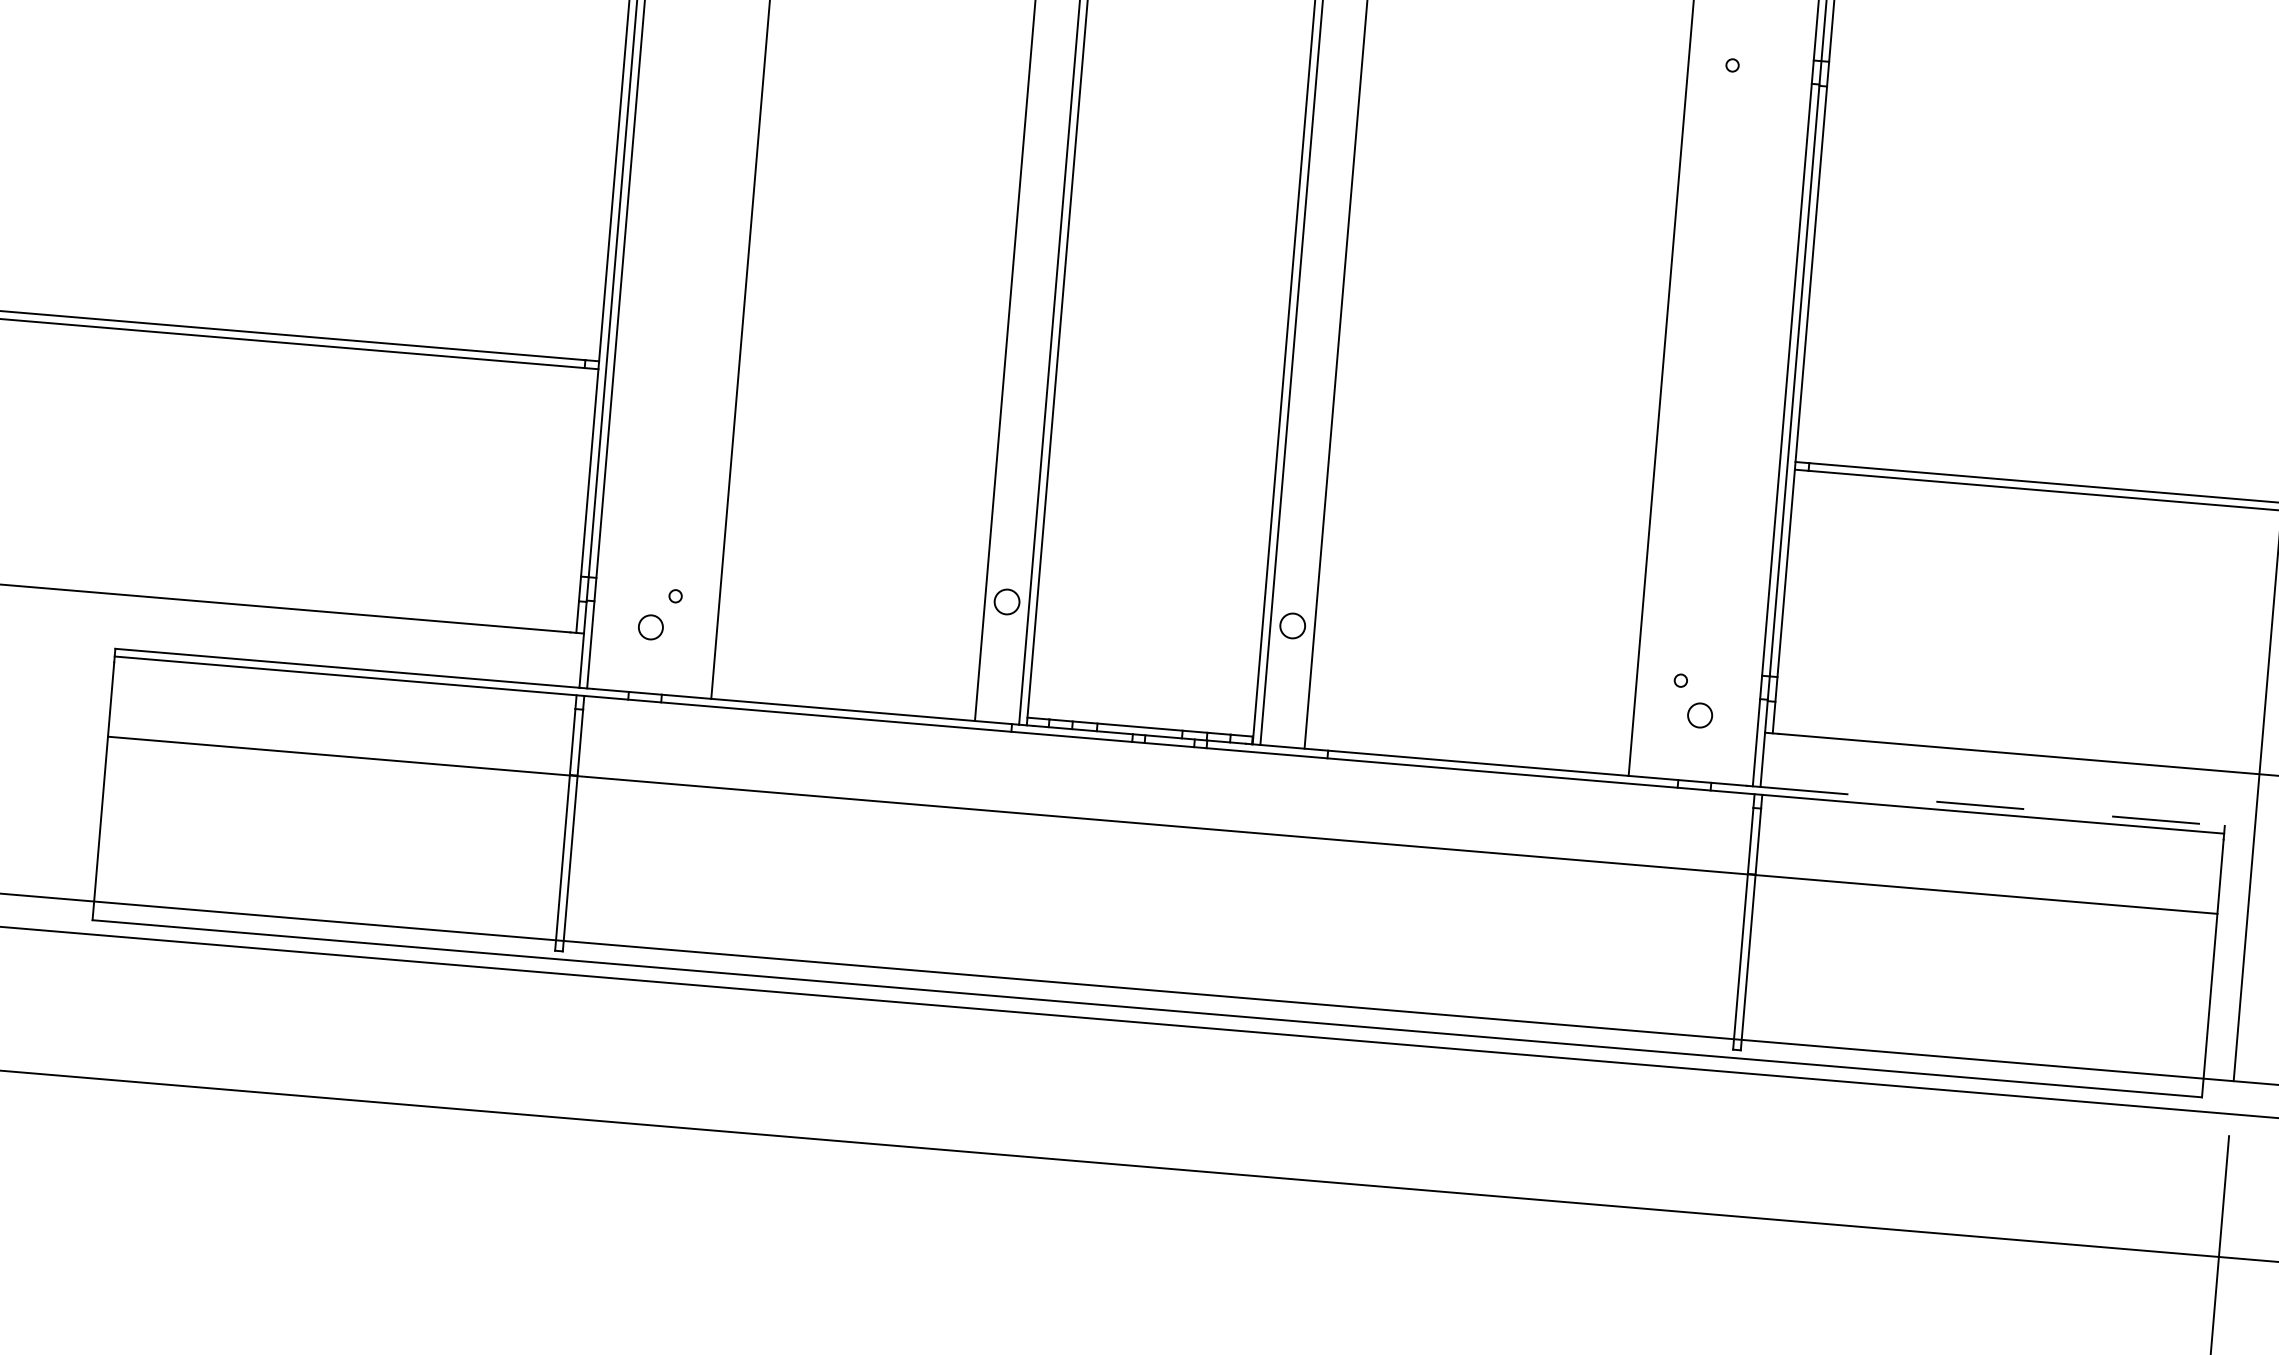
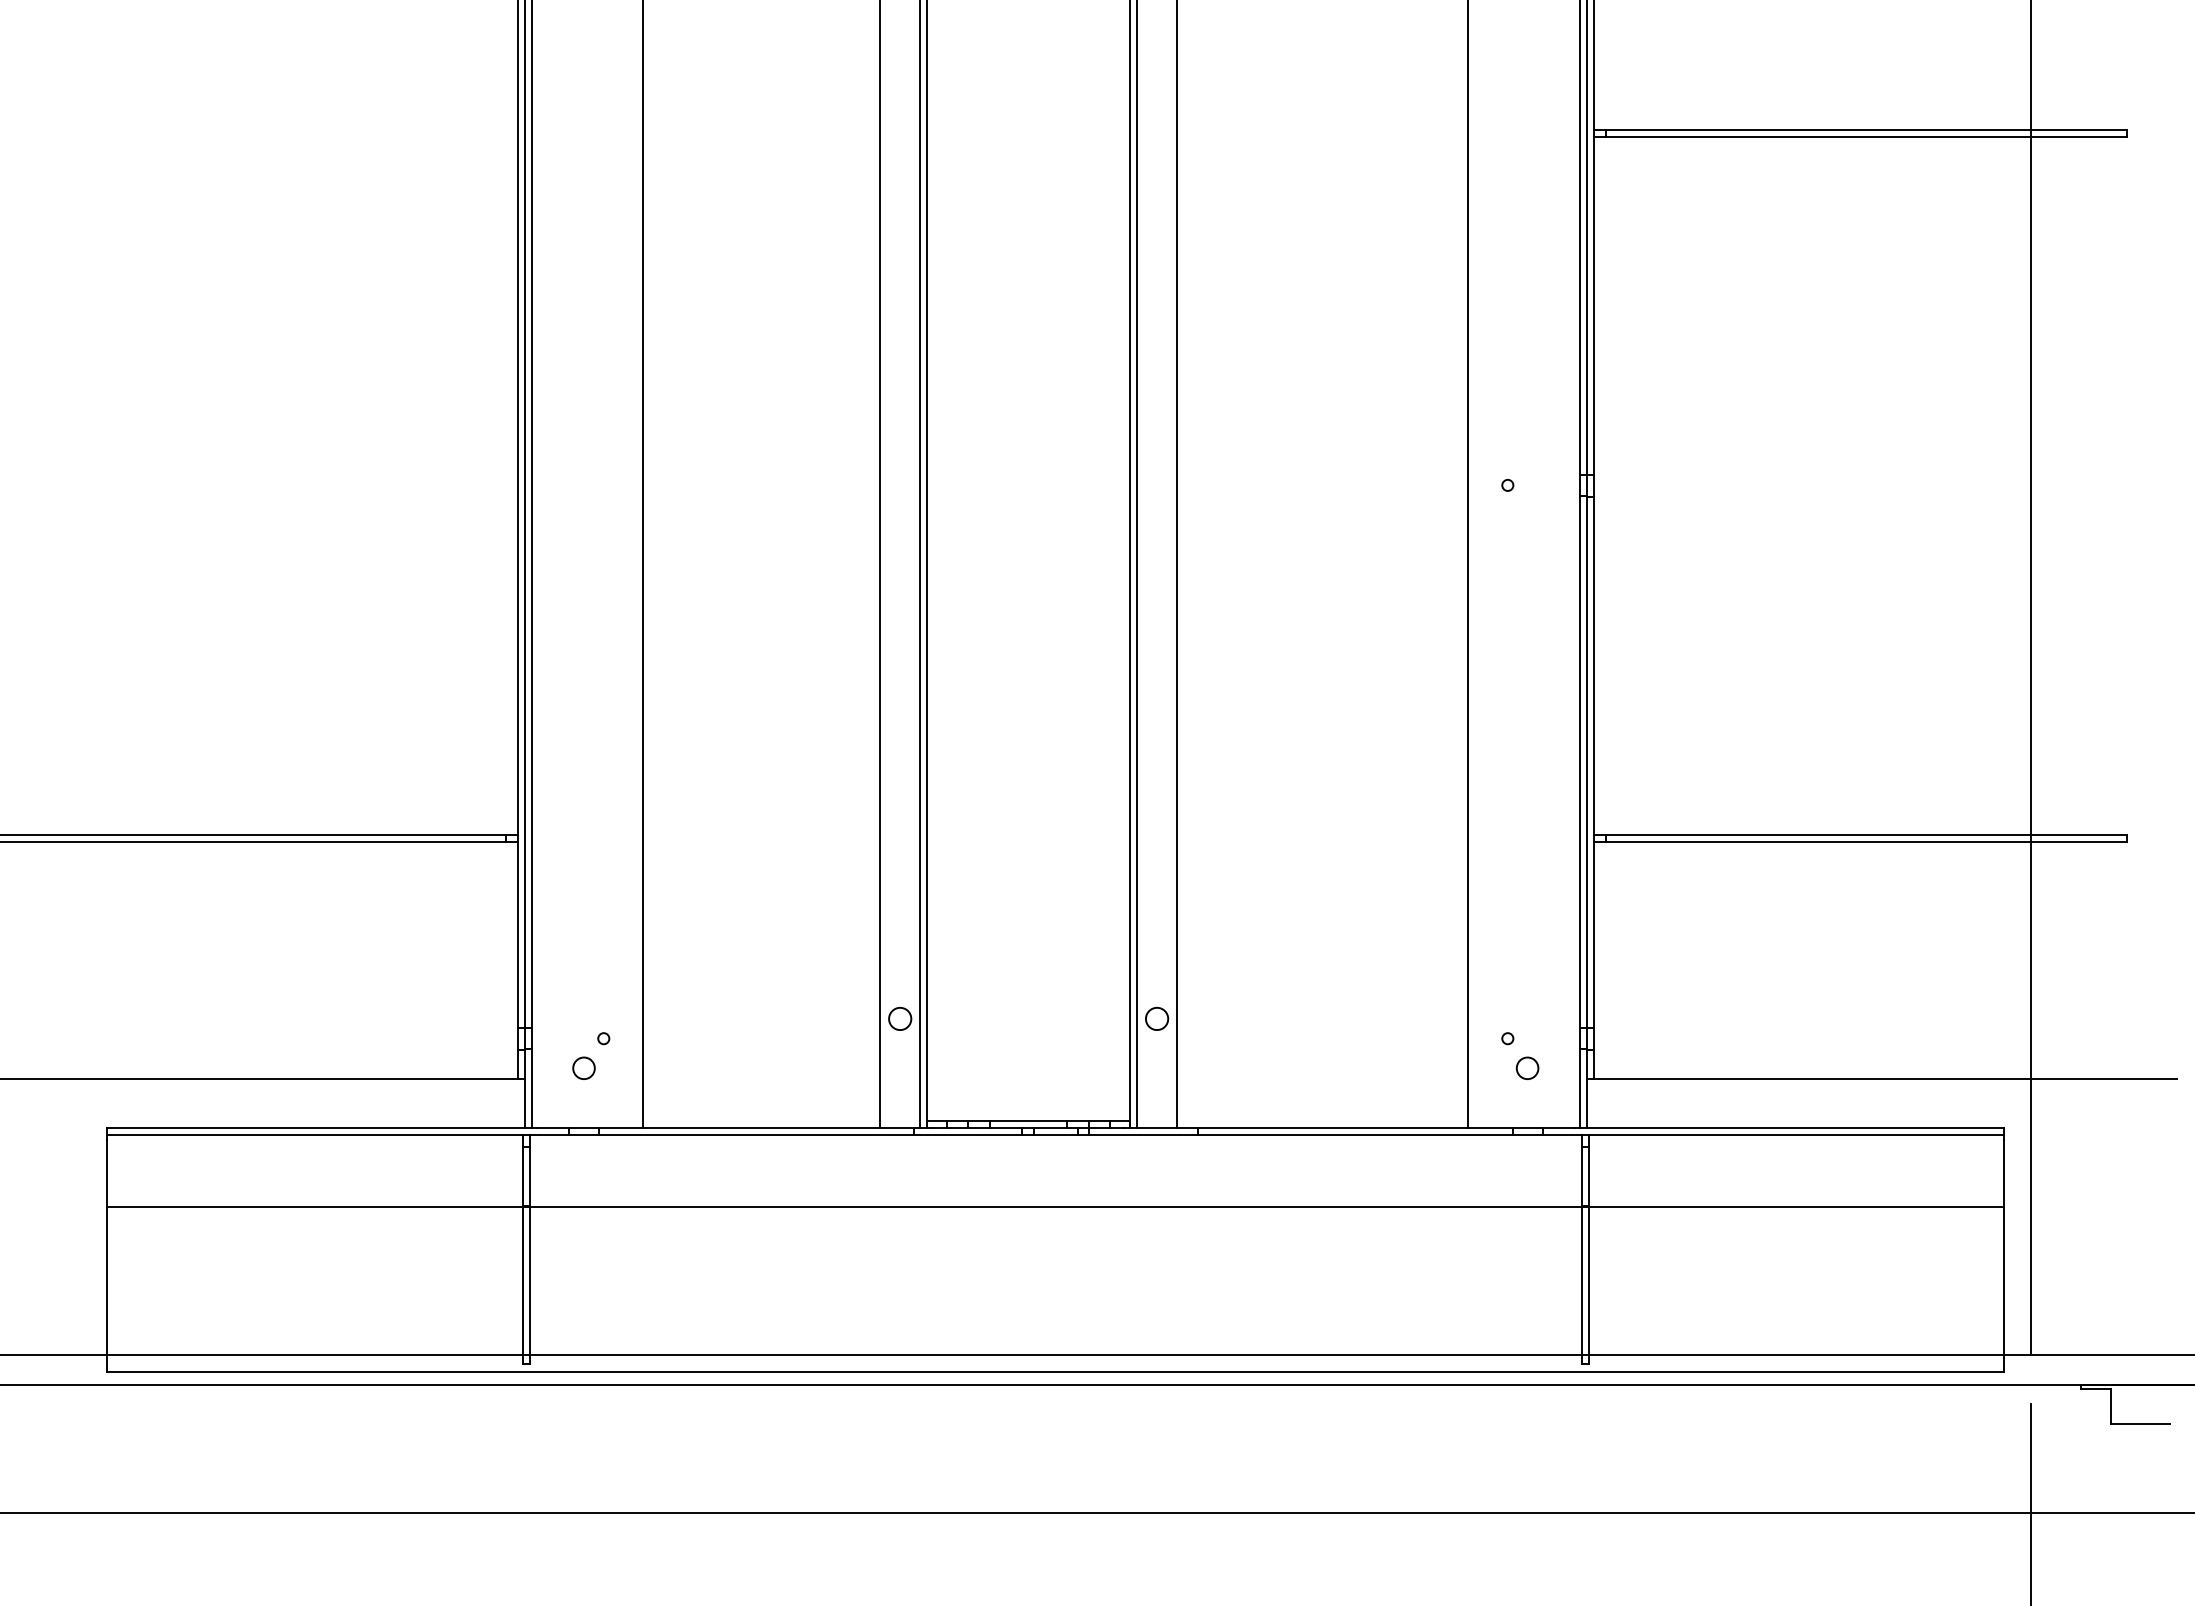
line: (1992, 806) -> (1795, 1127), dashed -> solid

